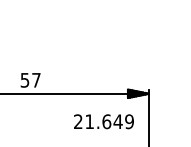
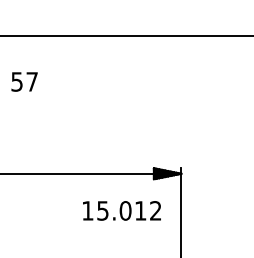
text: (30, 80) -> (24, 81), moved
text: (103, 121) -> (121, 210), 21.649 -> 15.012

